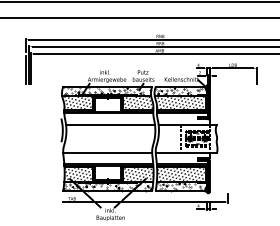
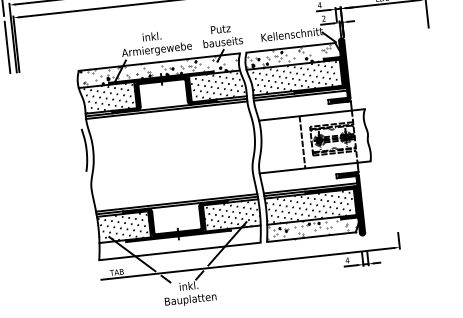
line: (110, 124) -> (171, 130), removed
line: (107, 153) -> (172, 183), removed
hatch: (107, 186) -> (178, 243), removed

